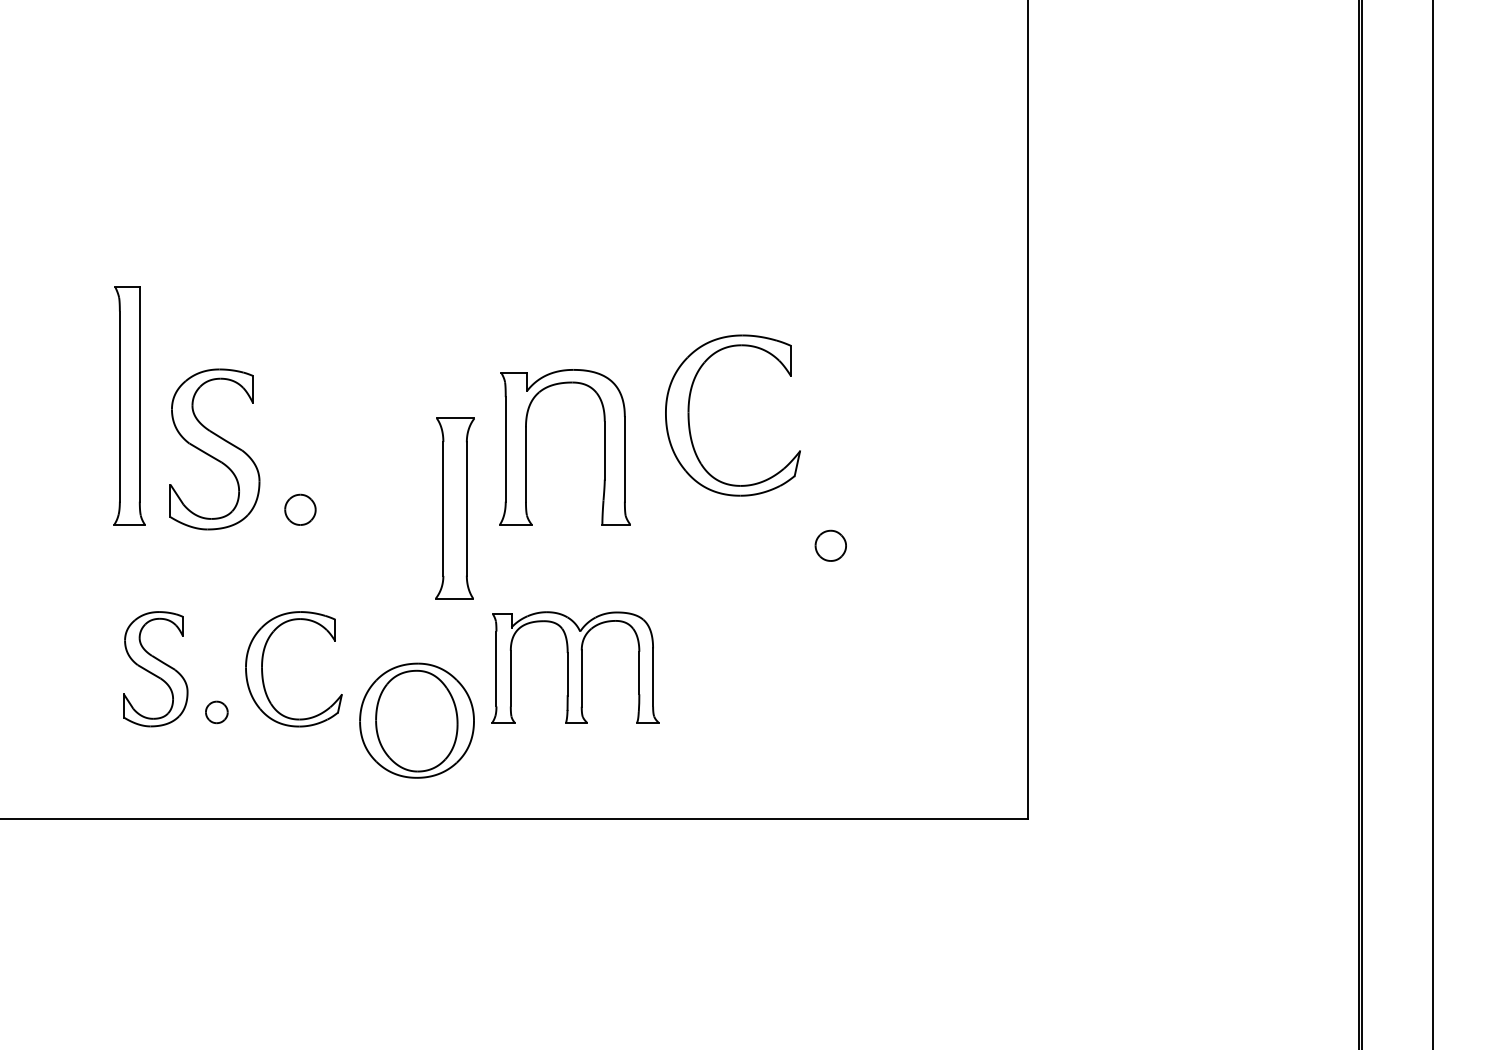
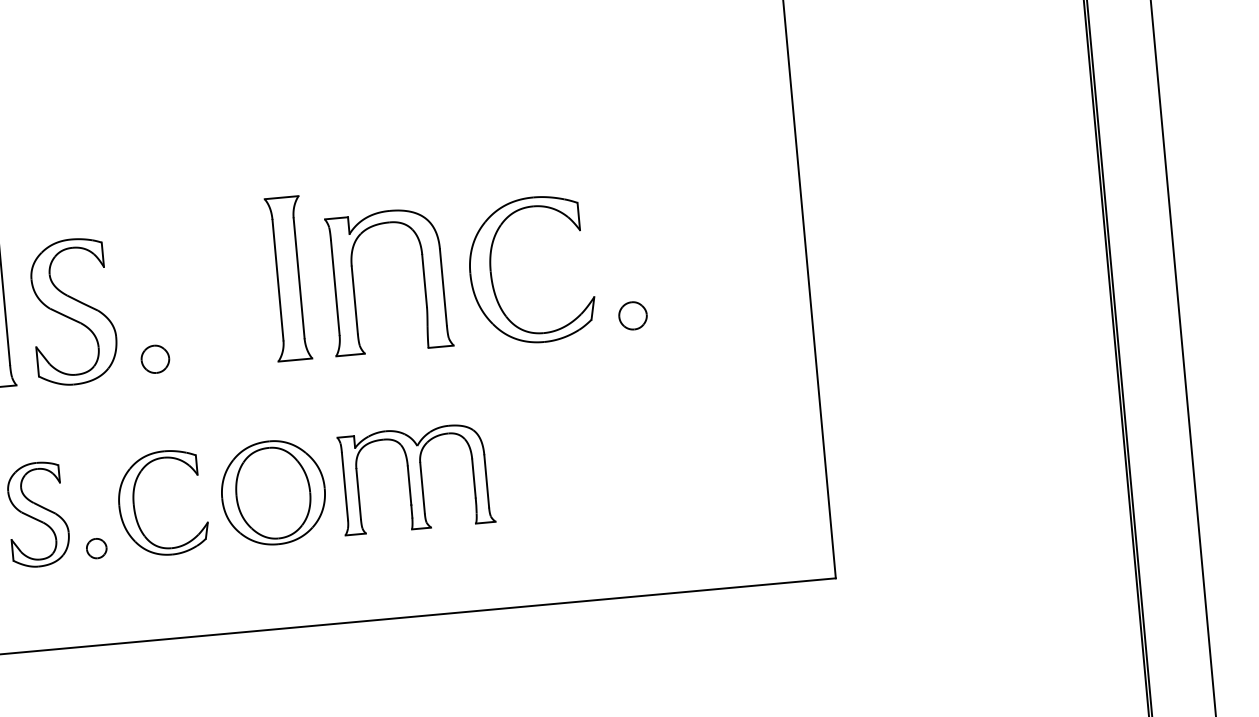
part: (689, 415) -> (491, 273), moved
part: (454, 508) -> (287, 278), moved
part: (830, 545) -> (632, 315), moved
part: (416, 720) -> (272, 492), moved

